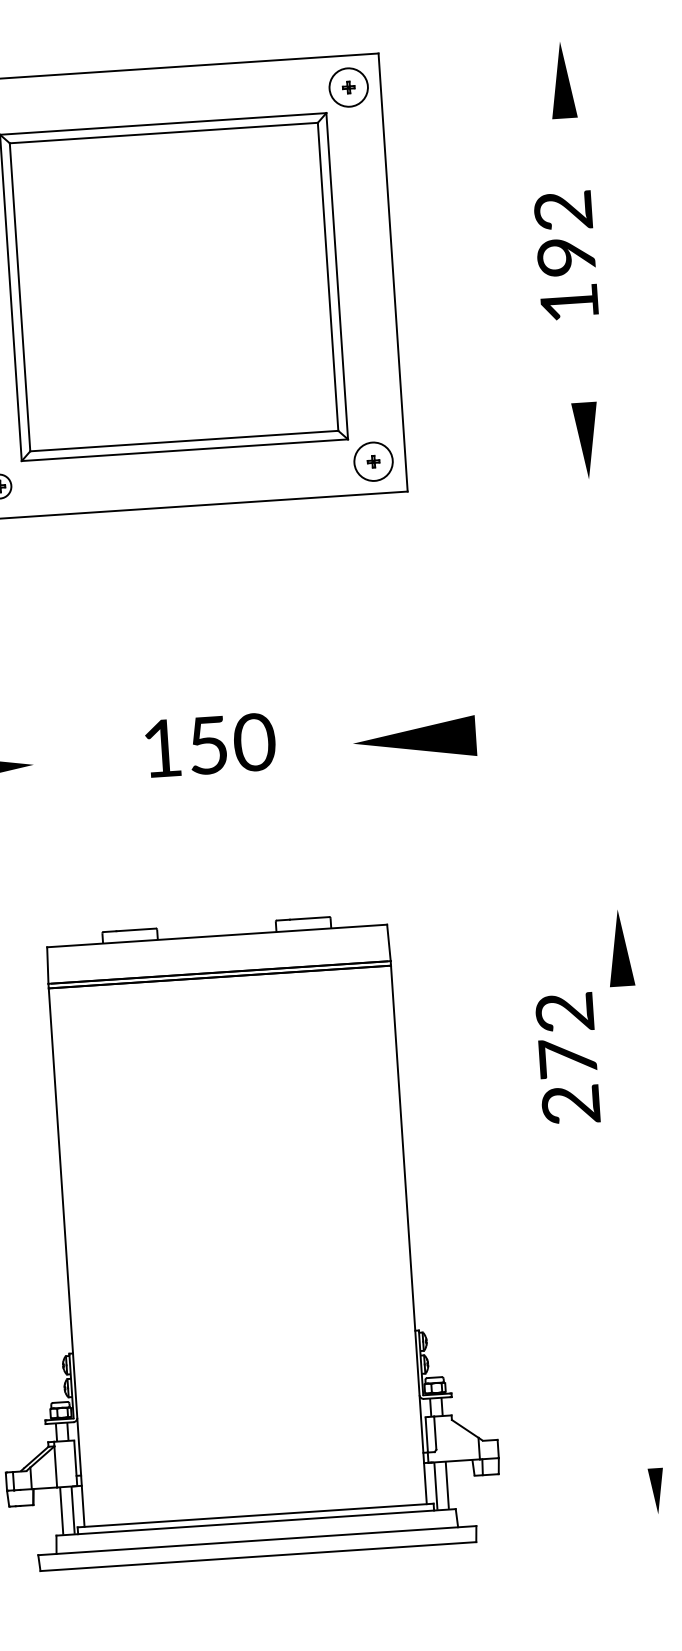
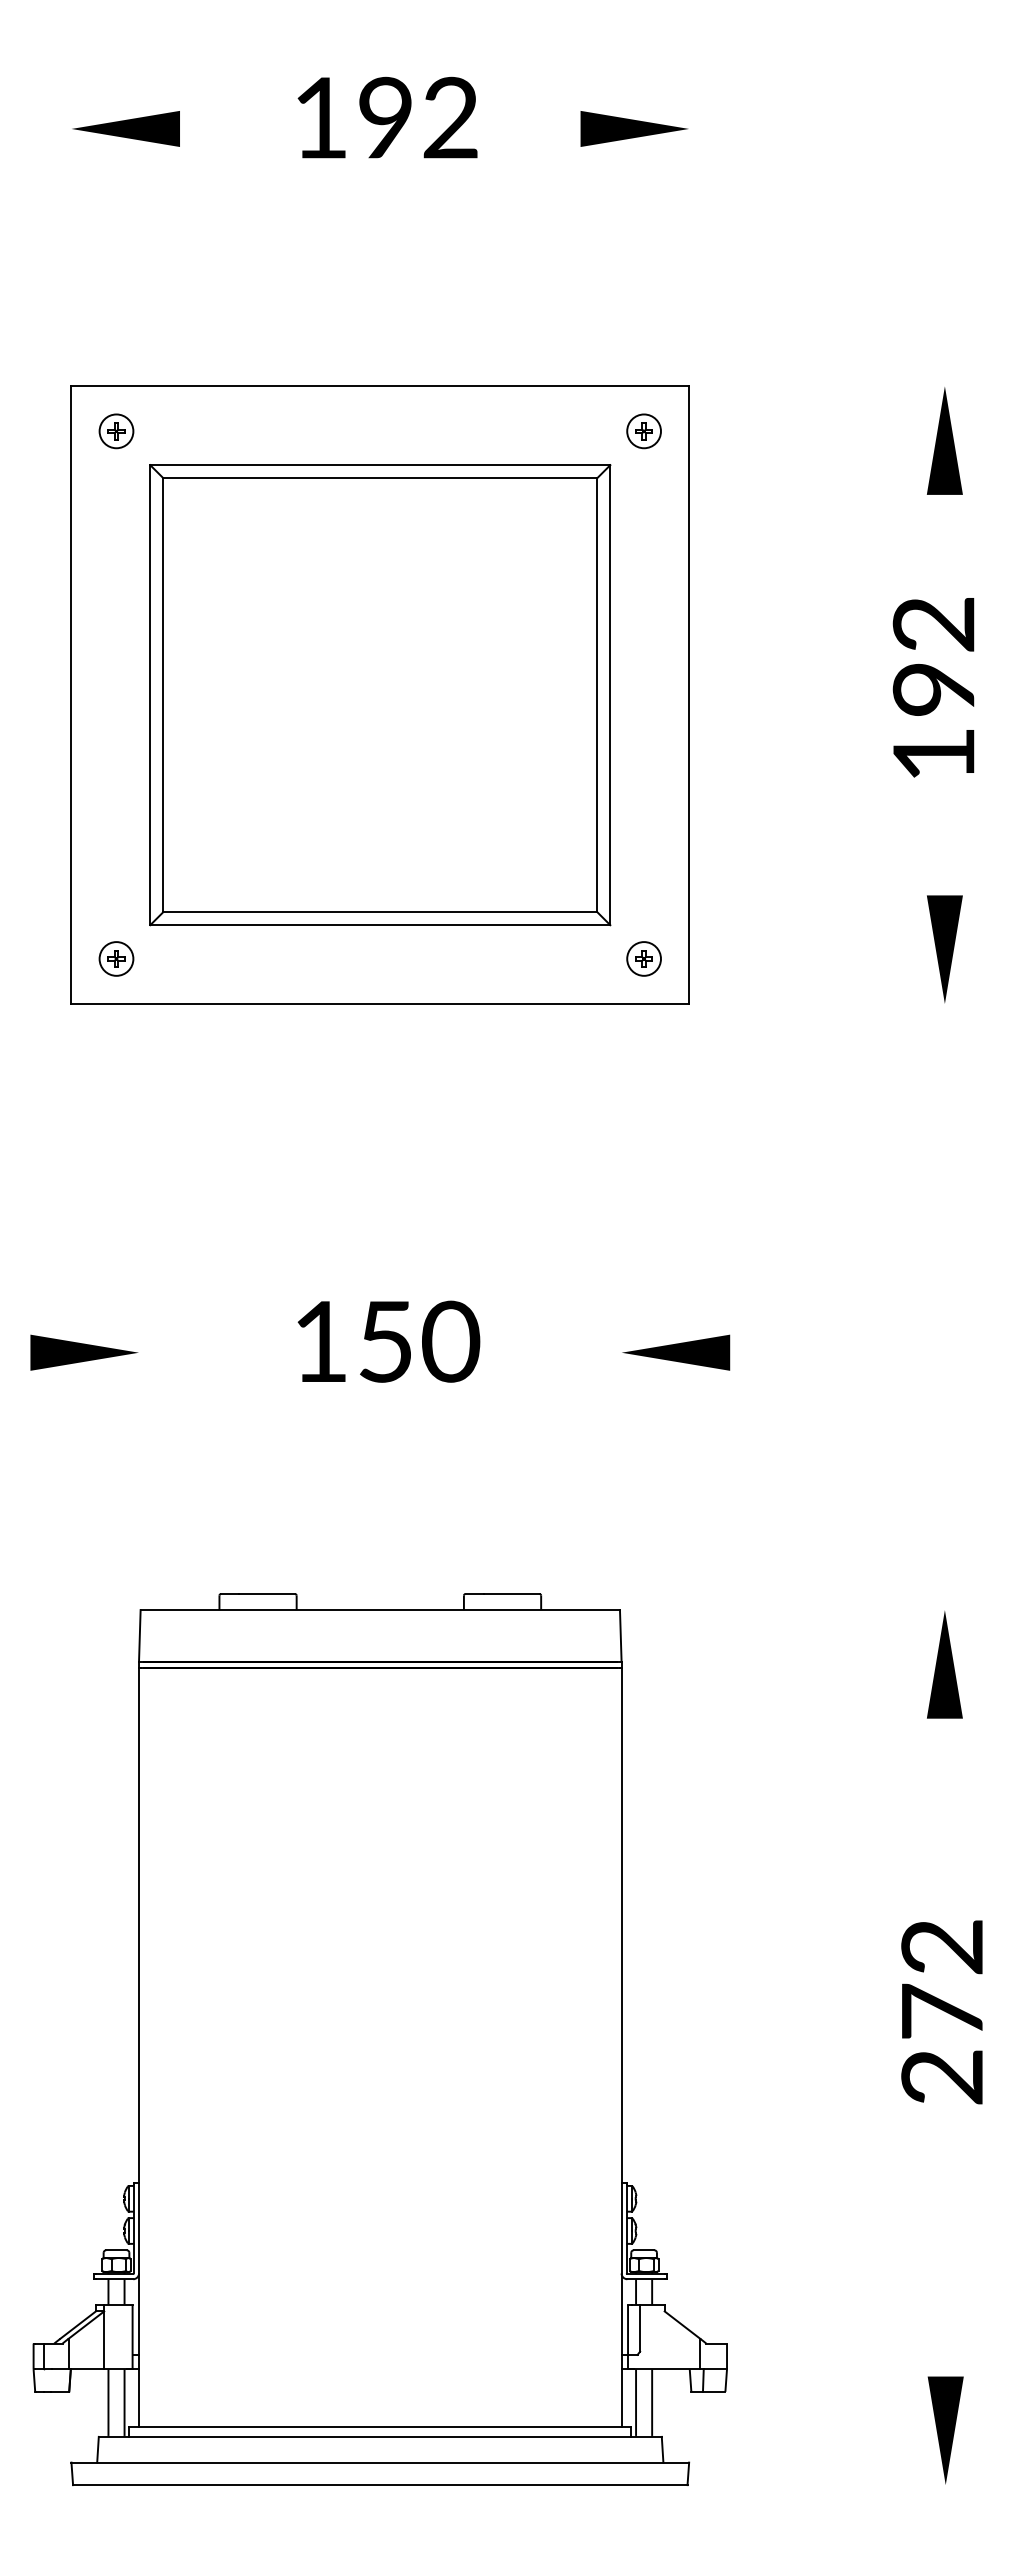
circle: (348, 87) -> (643, 431), size x0.62
circle: (373, 461) -> (643, 958), size x0.62
part: (415, 739) -> (676, 1352), size x0.62
text: (567, 1059) -> (941, 2012), moved
part: (656, 1491) -> (945, 2430), size x1.67

